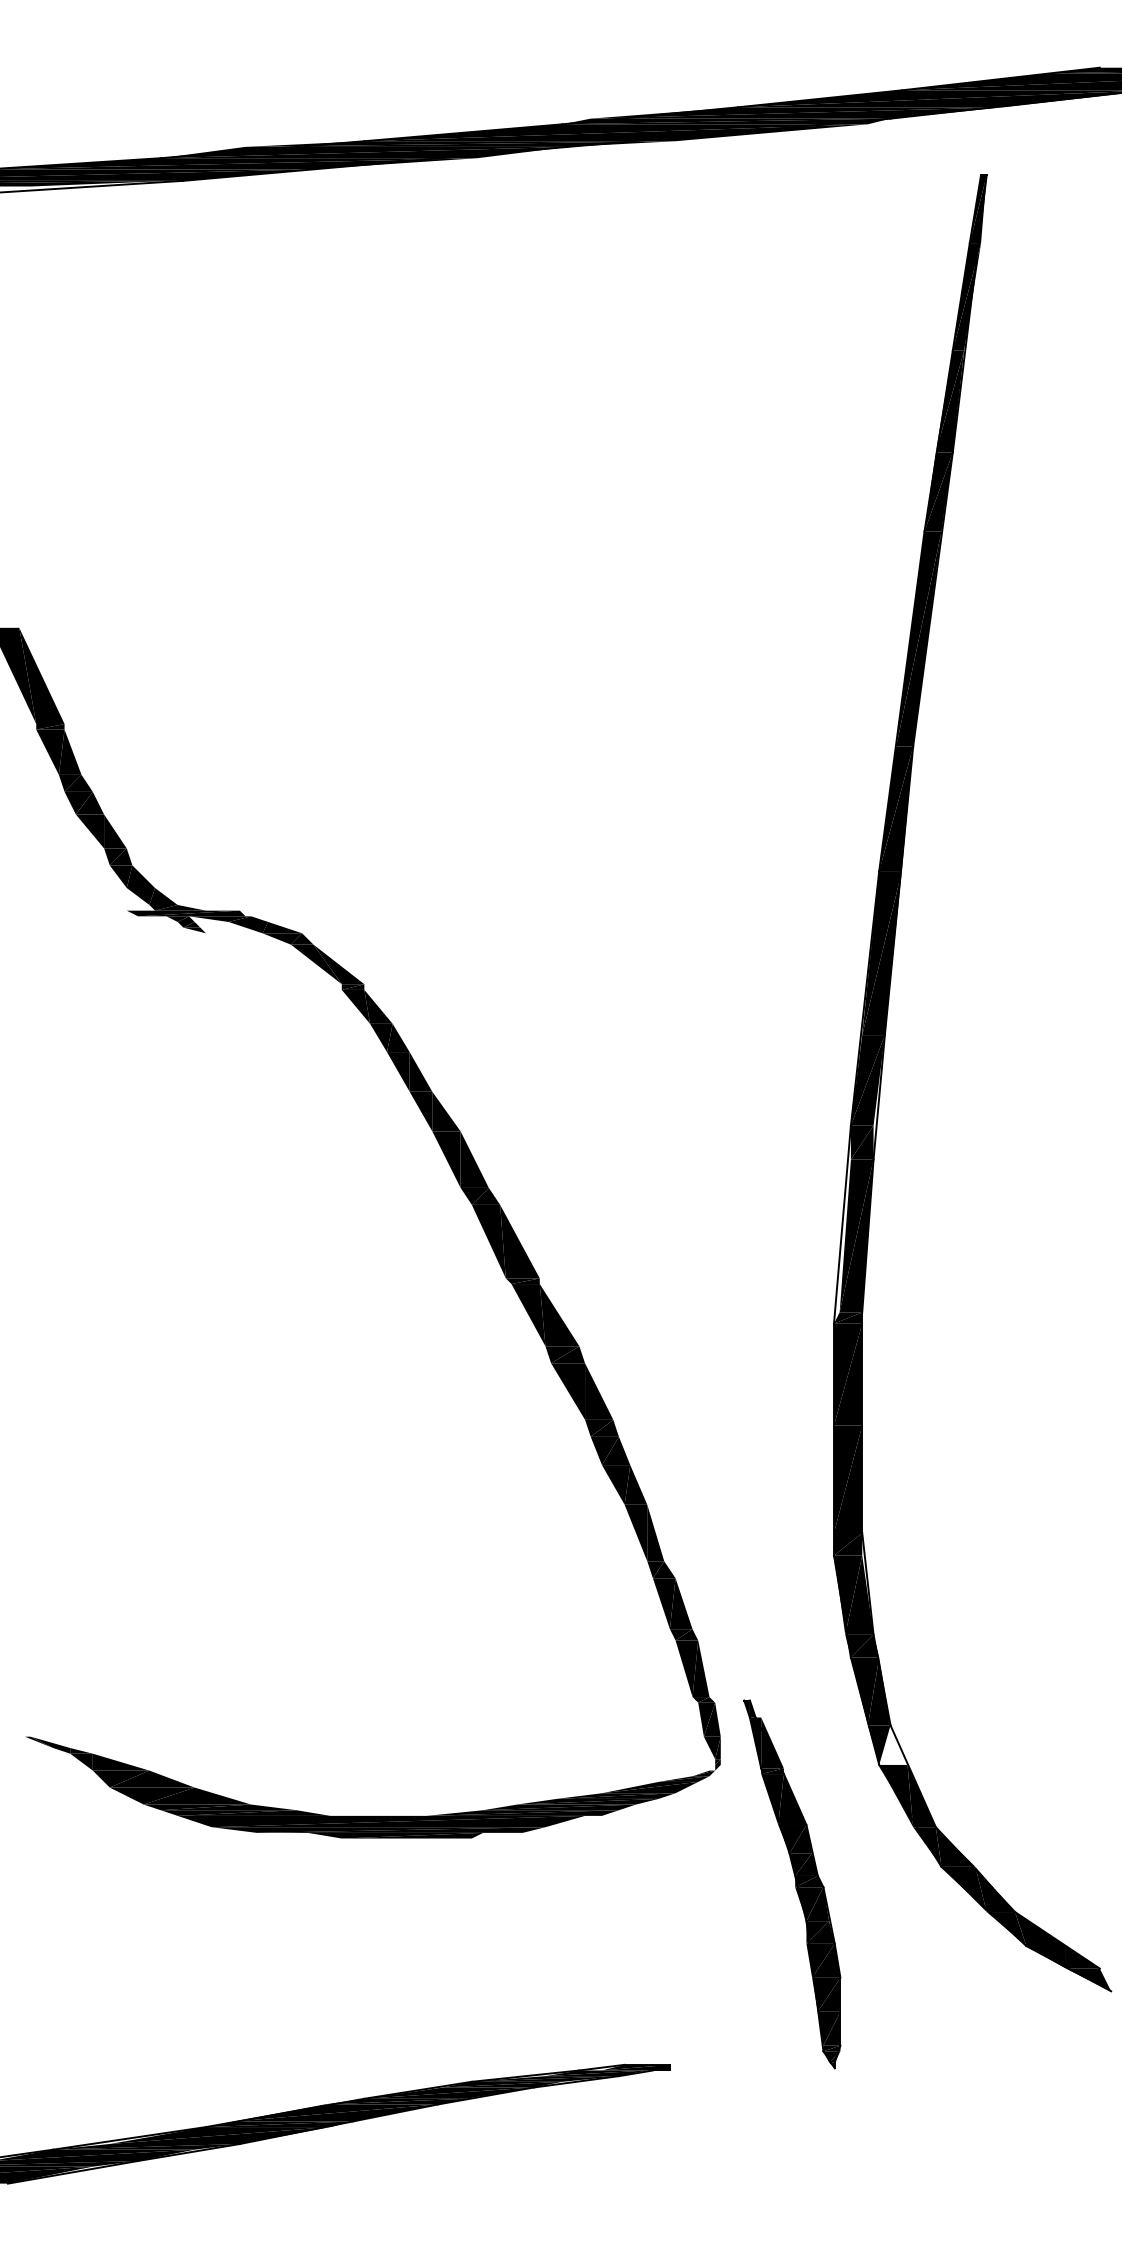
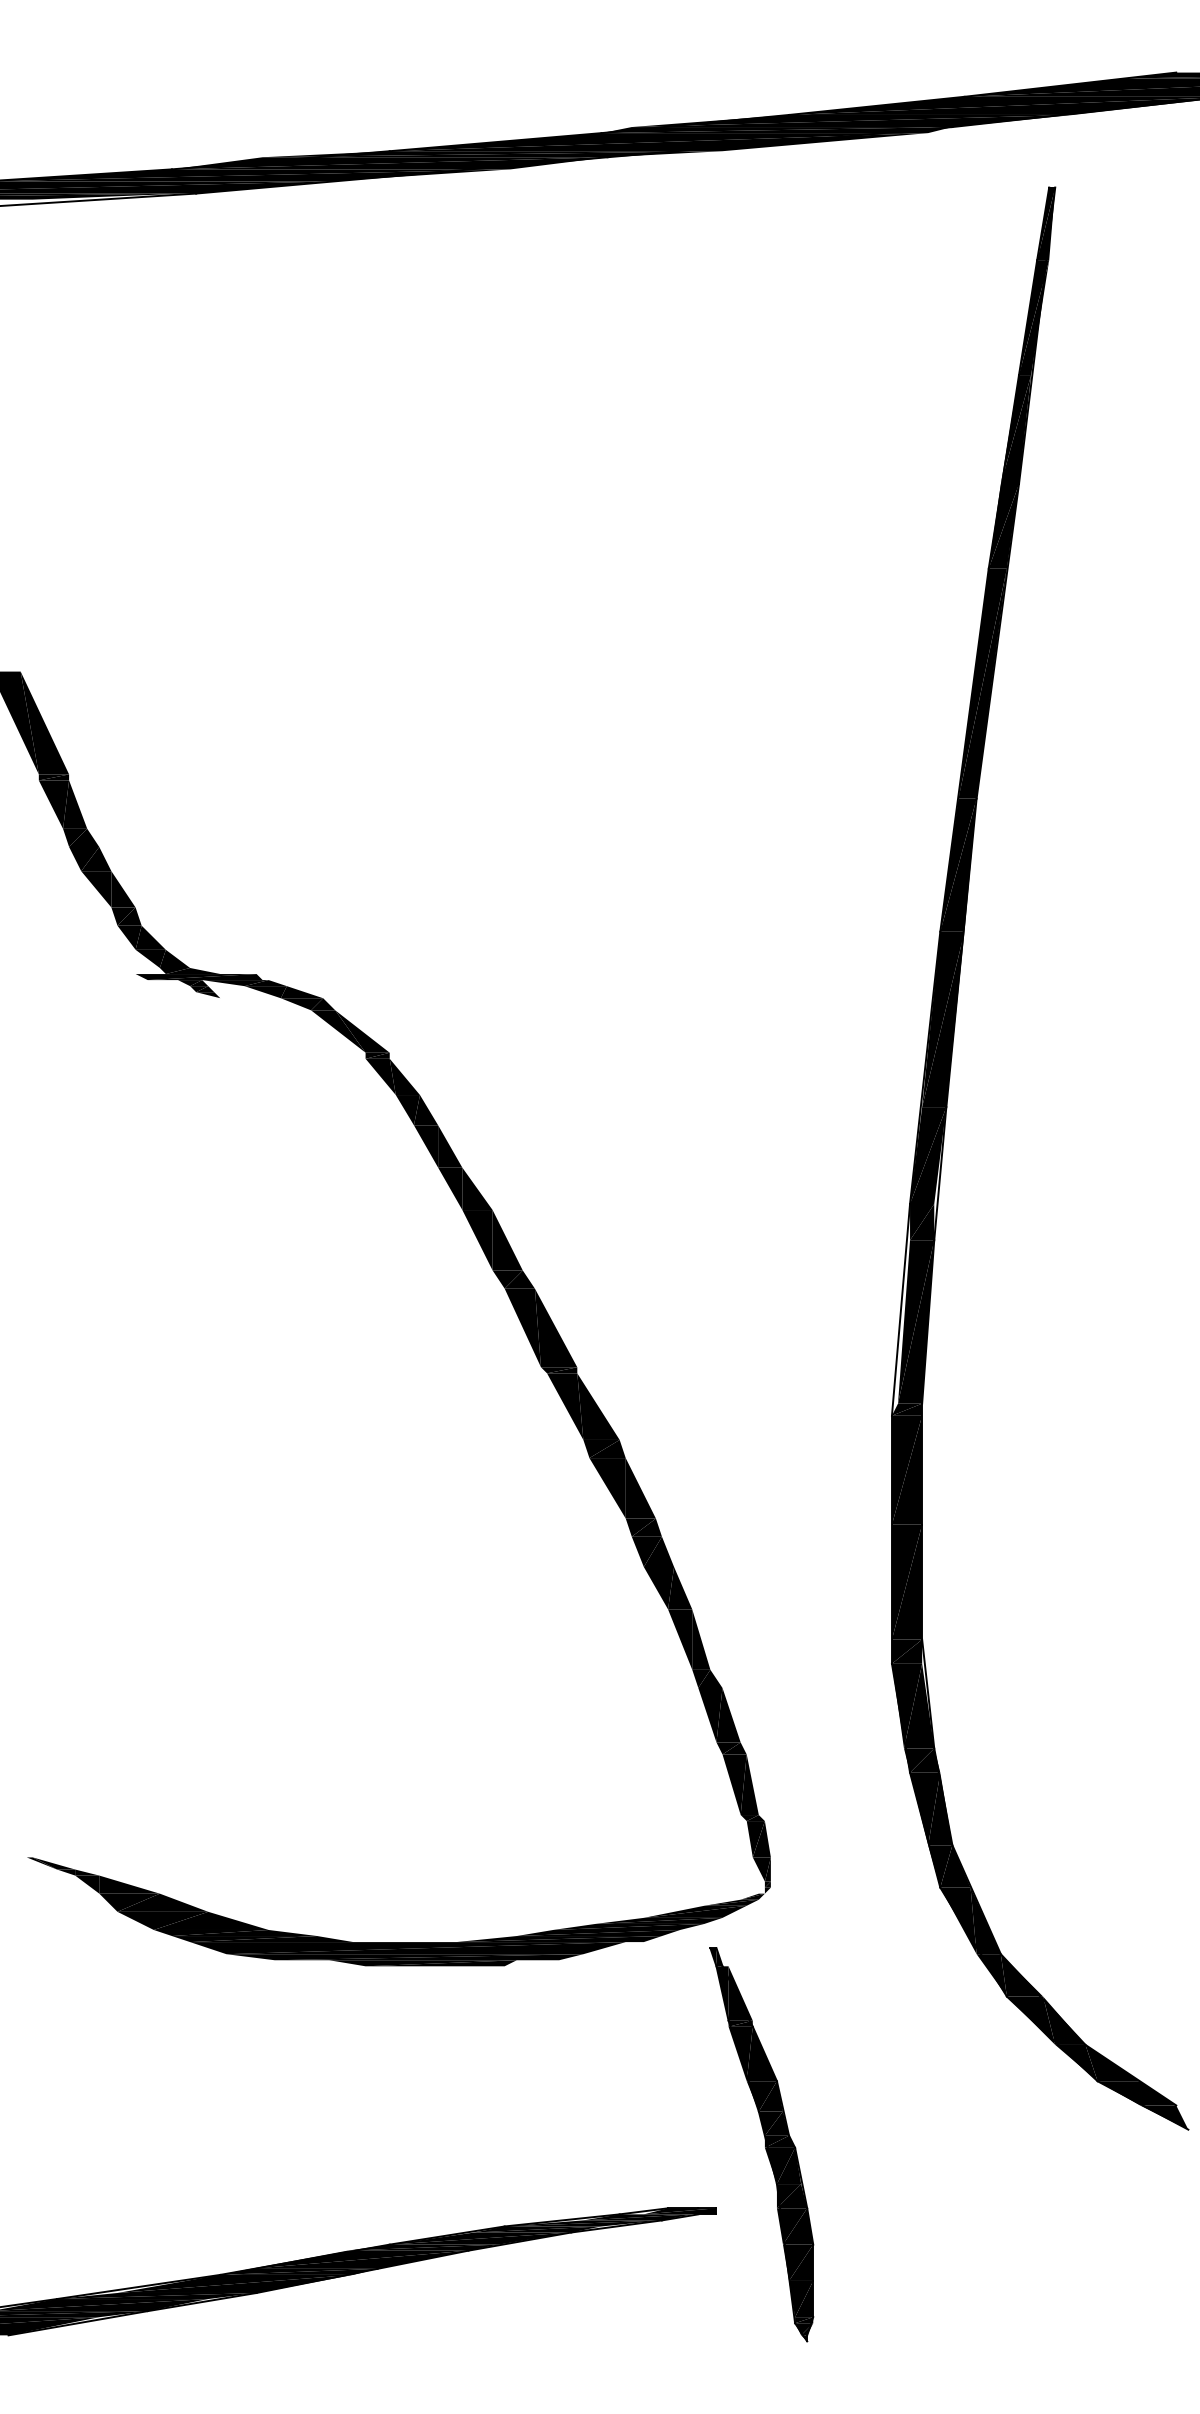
fill: (893, 1744) -> (955, 1865), added
part: (792, 1884) -> (762, 2144), moved

